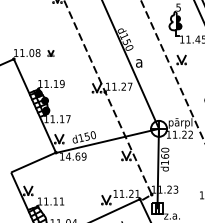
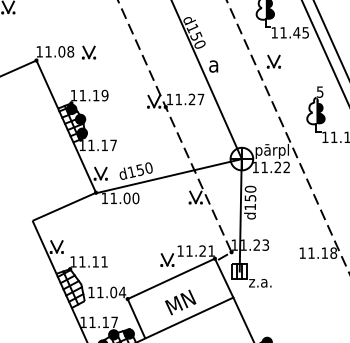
part: (50, 53) -> (88, 52), size x1.67
text: (165, 155) -> (250, 197), d160 -> d150
text: (76, 156) -> (124, 198), 14.69 -> 11.00

